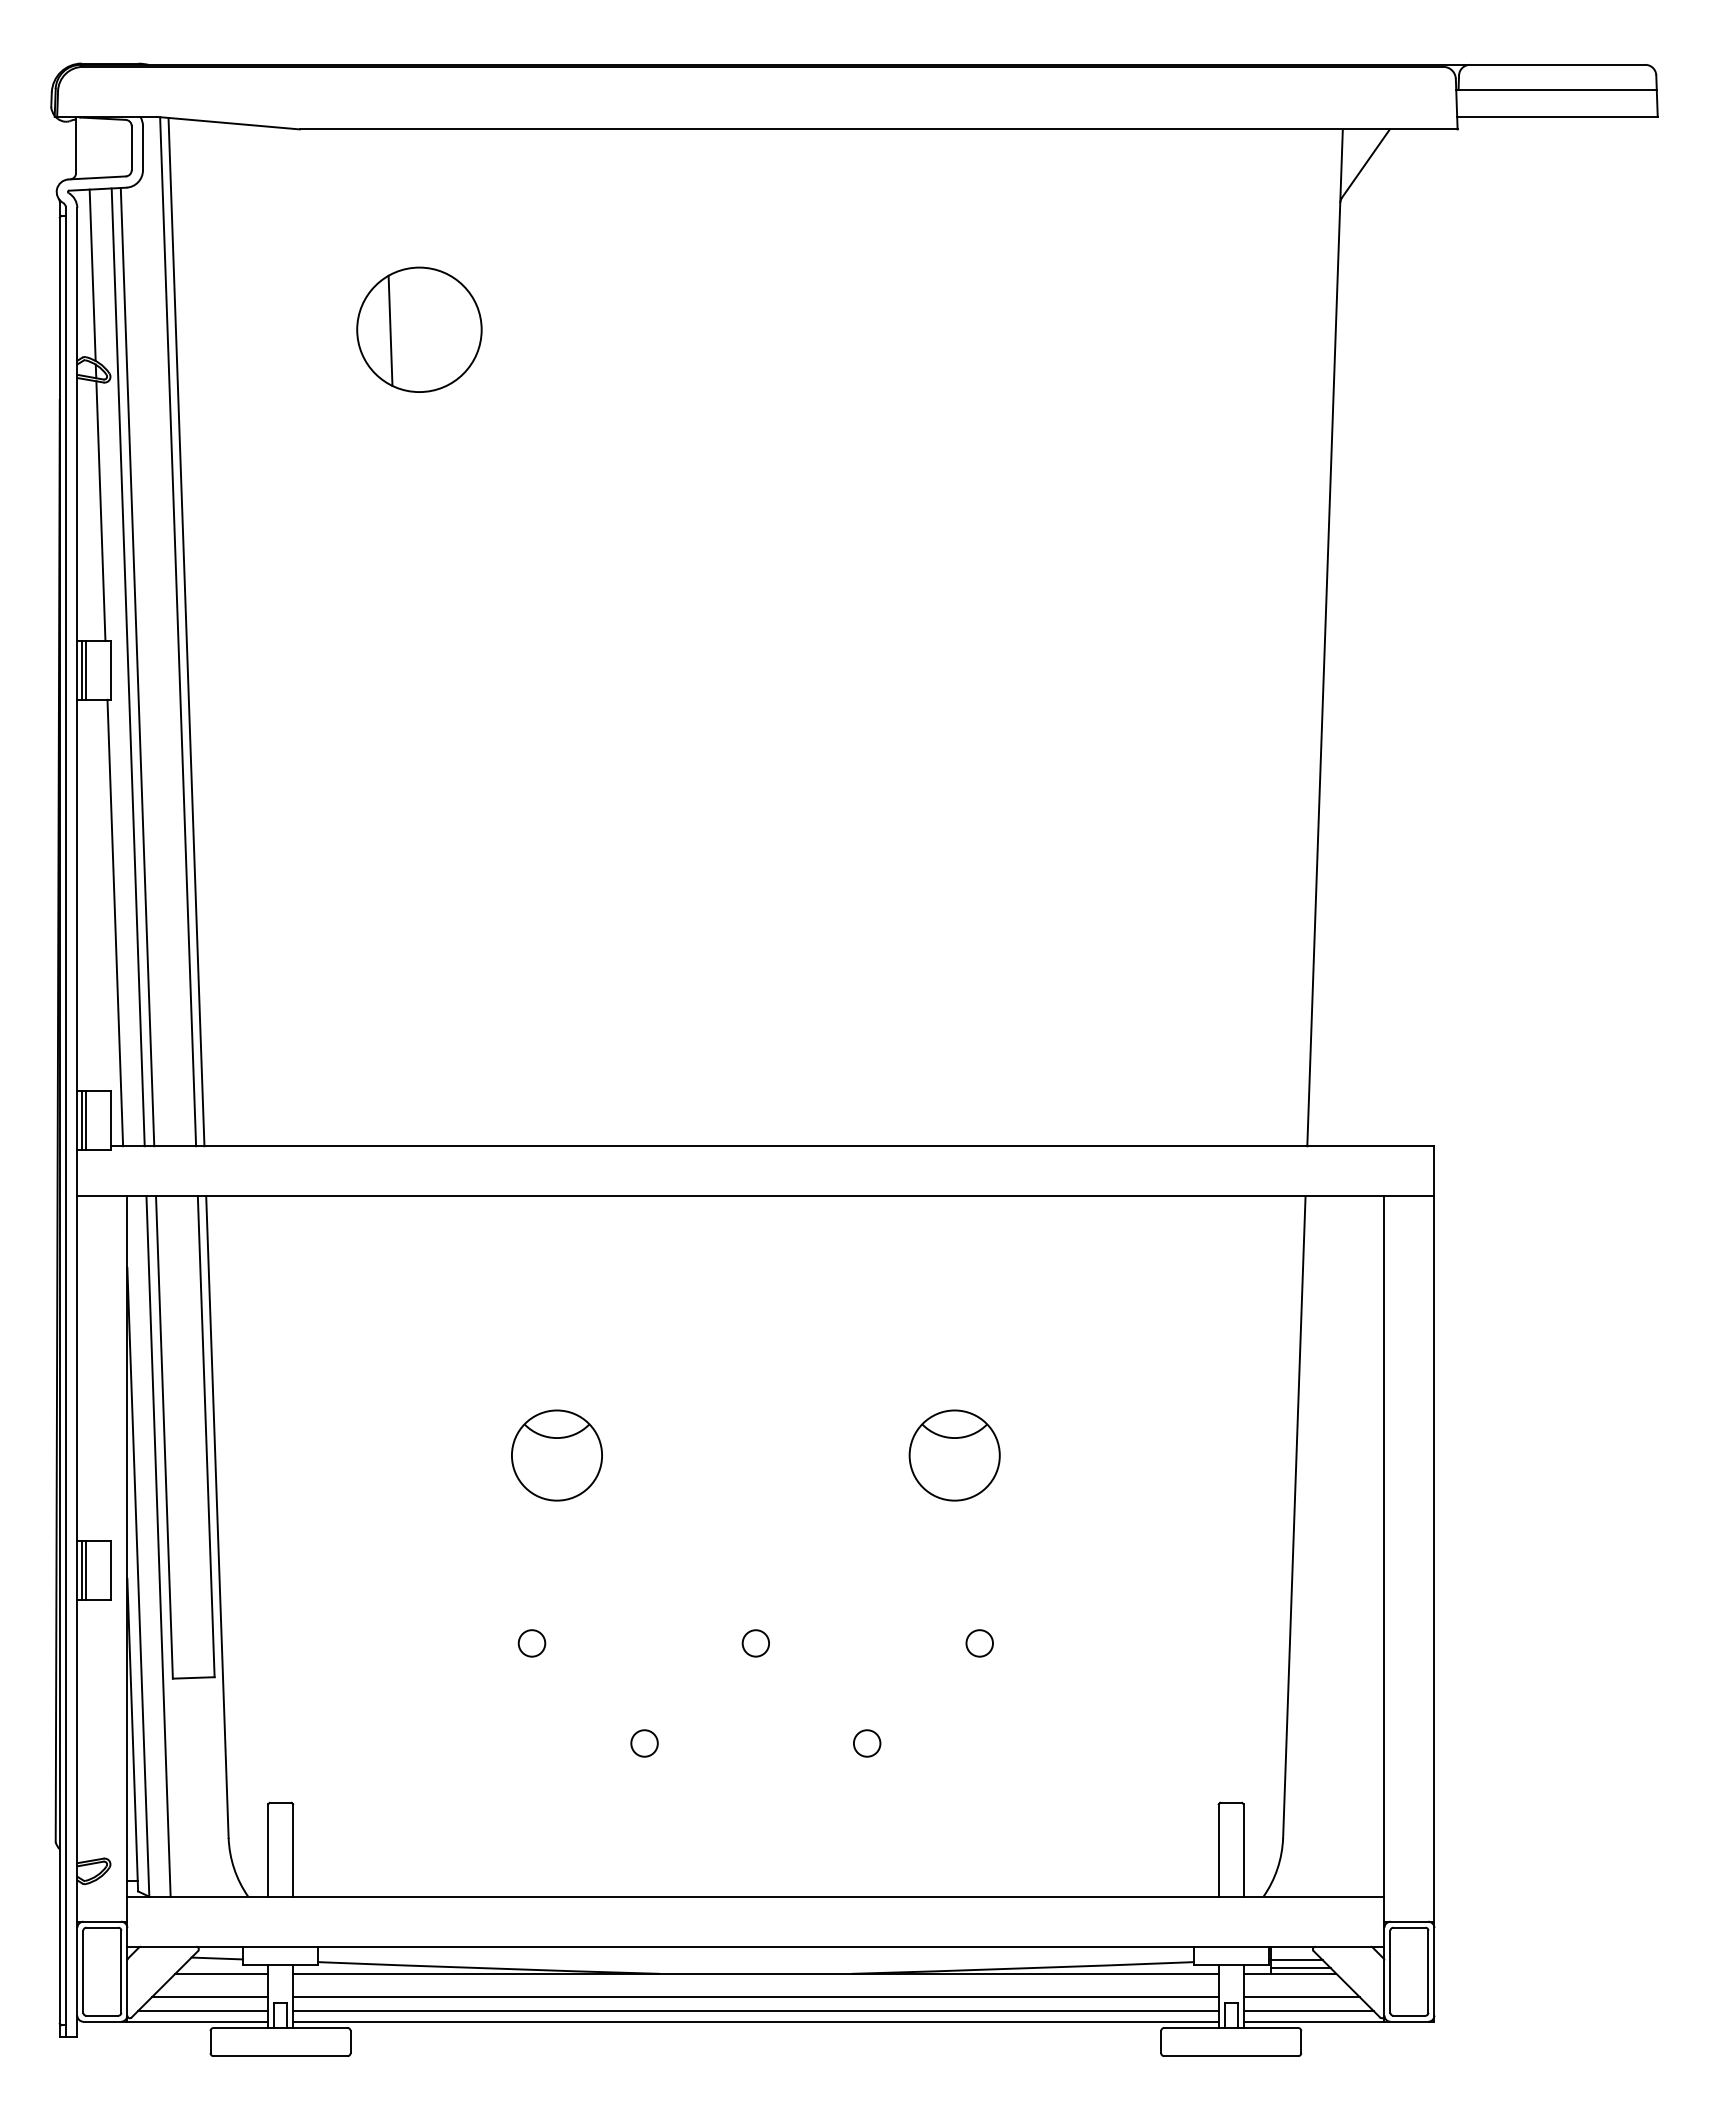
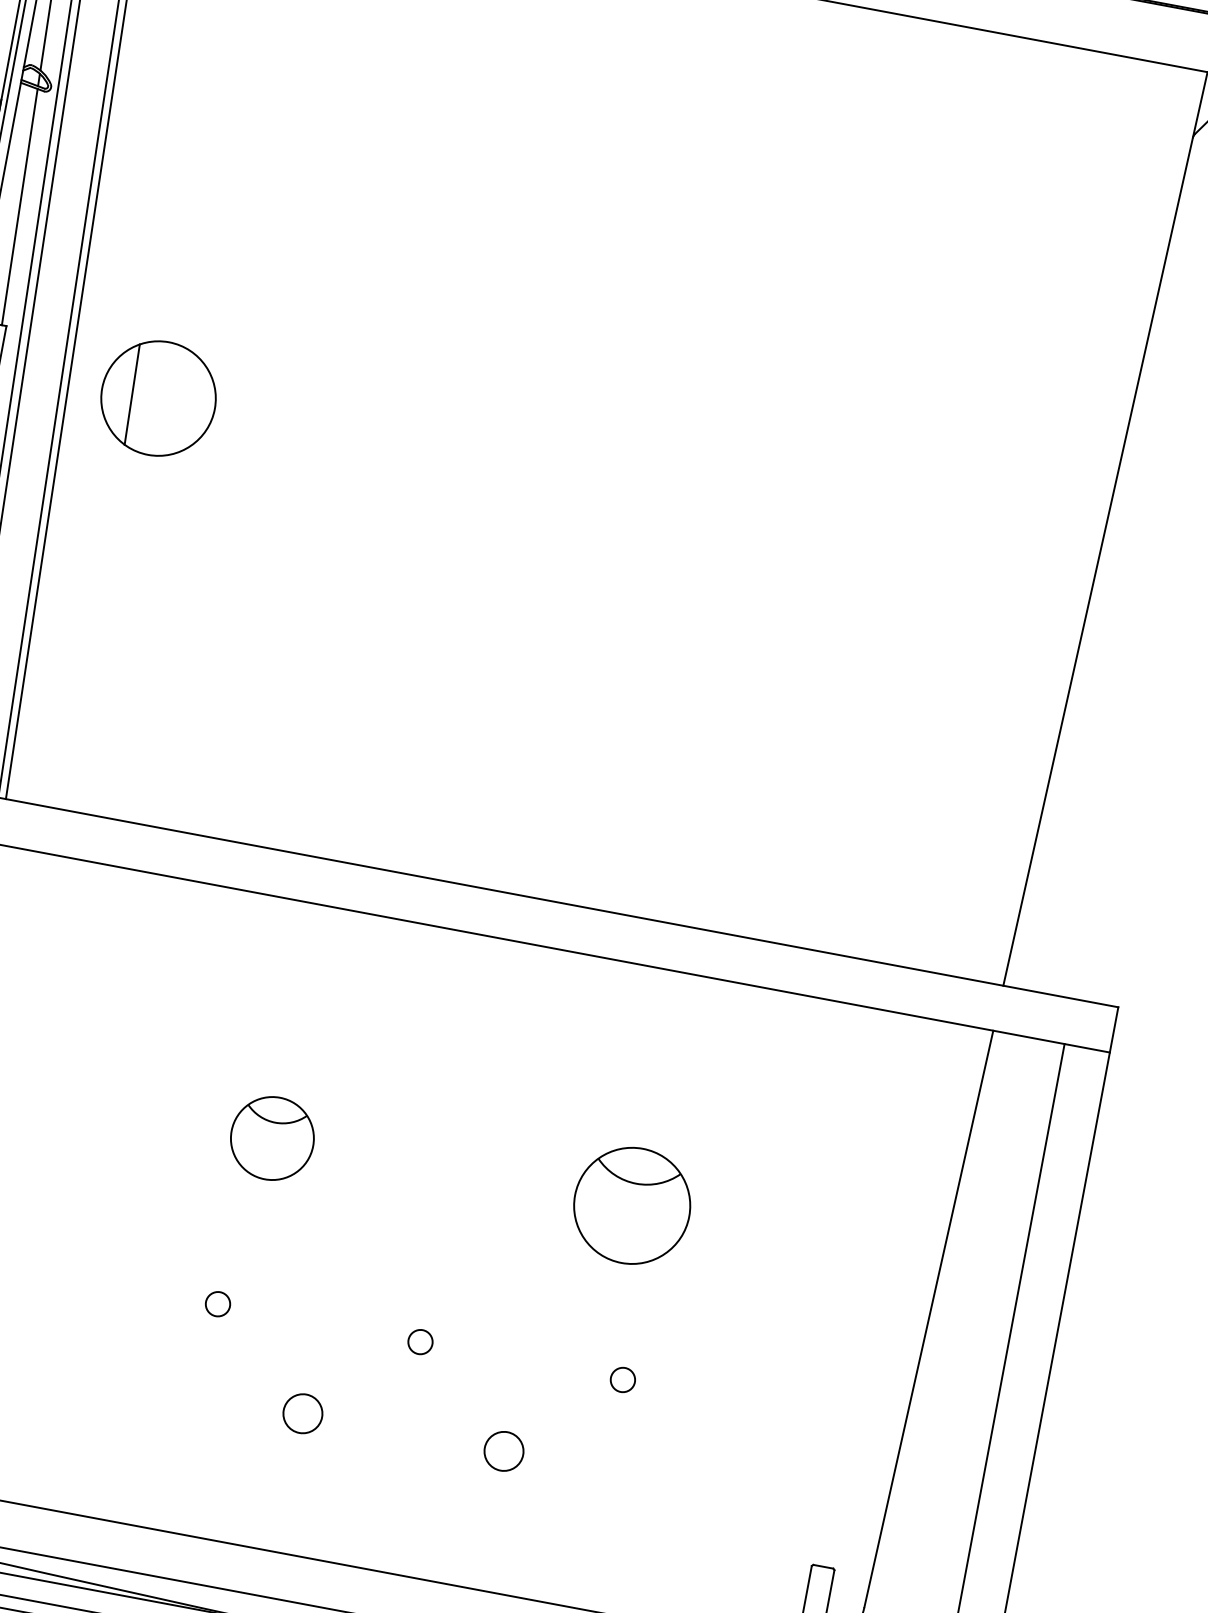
part: (419, 329) -> (158, 398), moved
part: (954, 1455) -> (631, 1205), size x1.4
circle: (644, 1743) -> (302, 1413), size x1.6
circle: (867, 1743) -> (504, 1451), size x1.6

